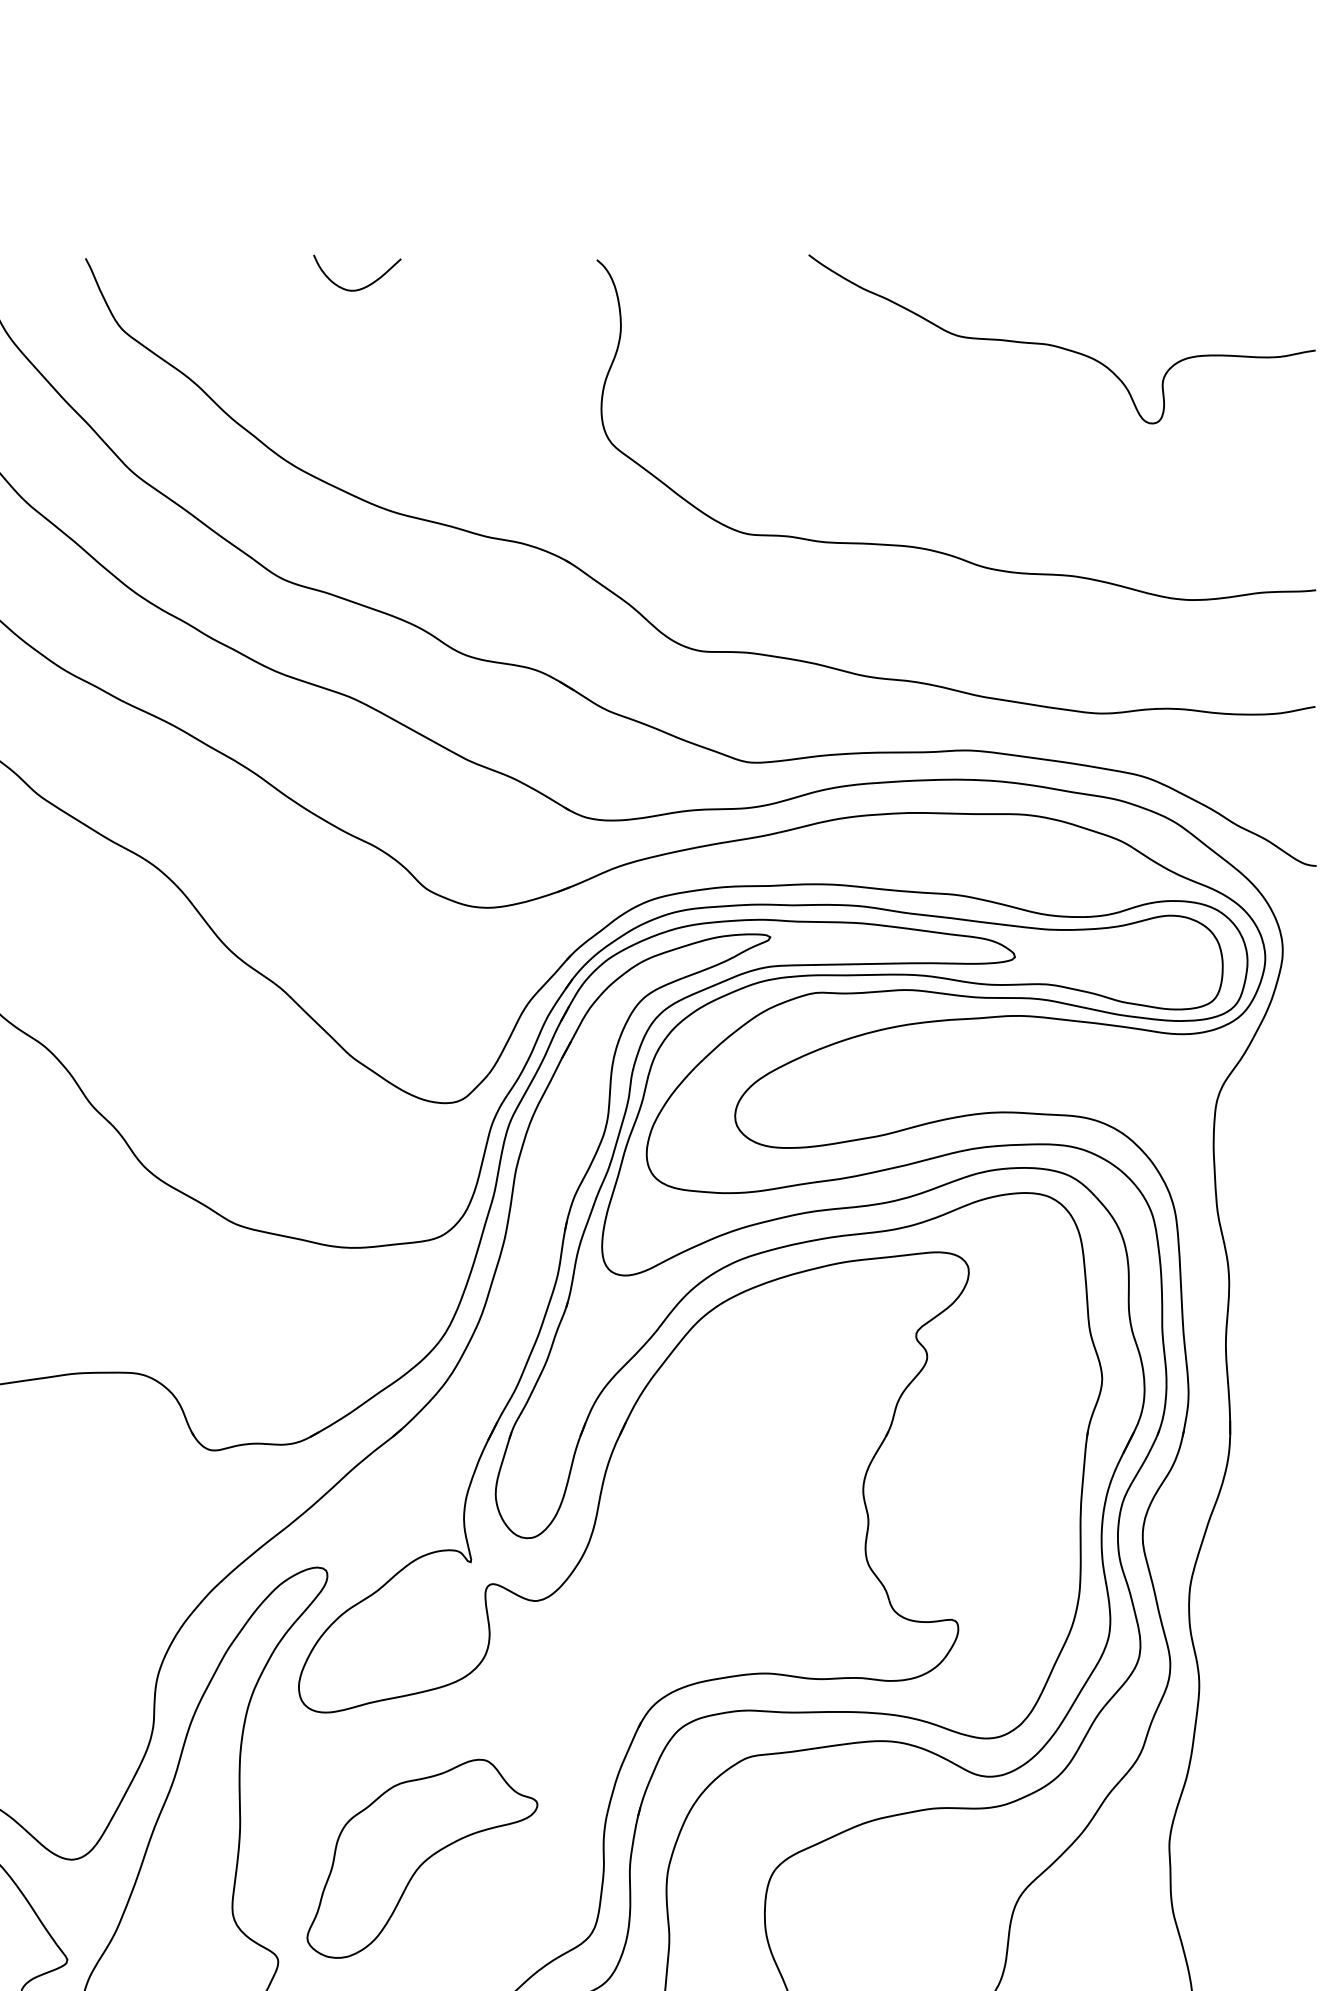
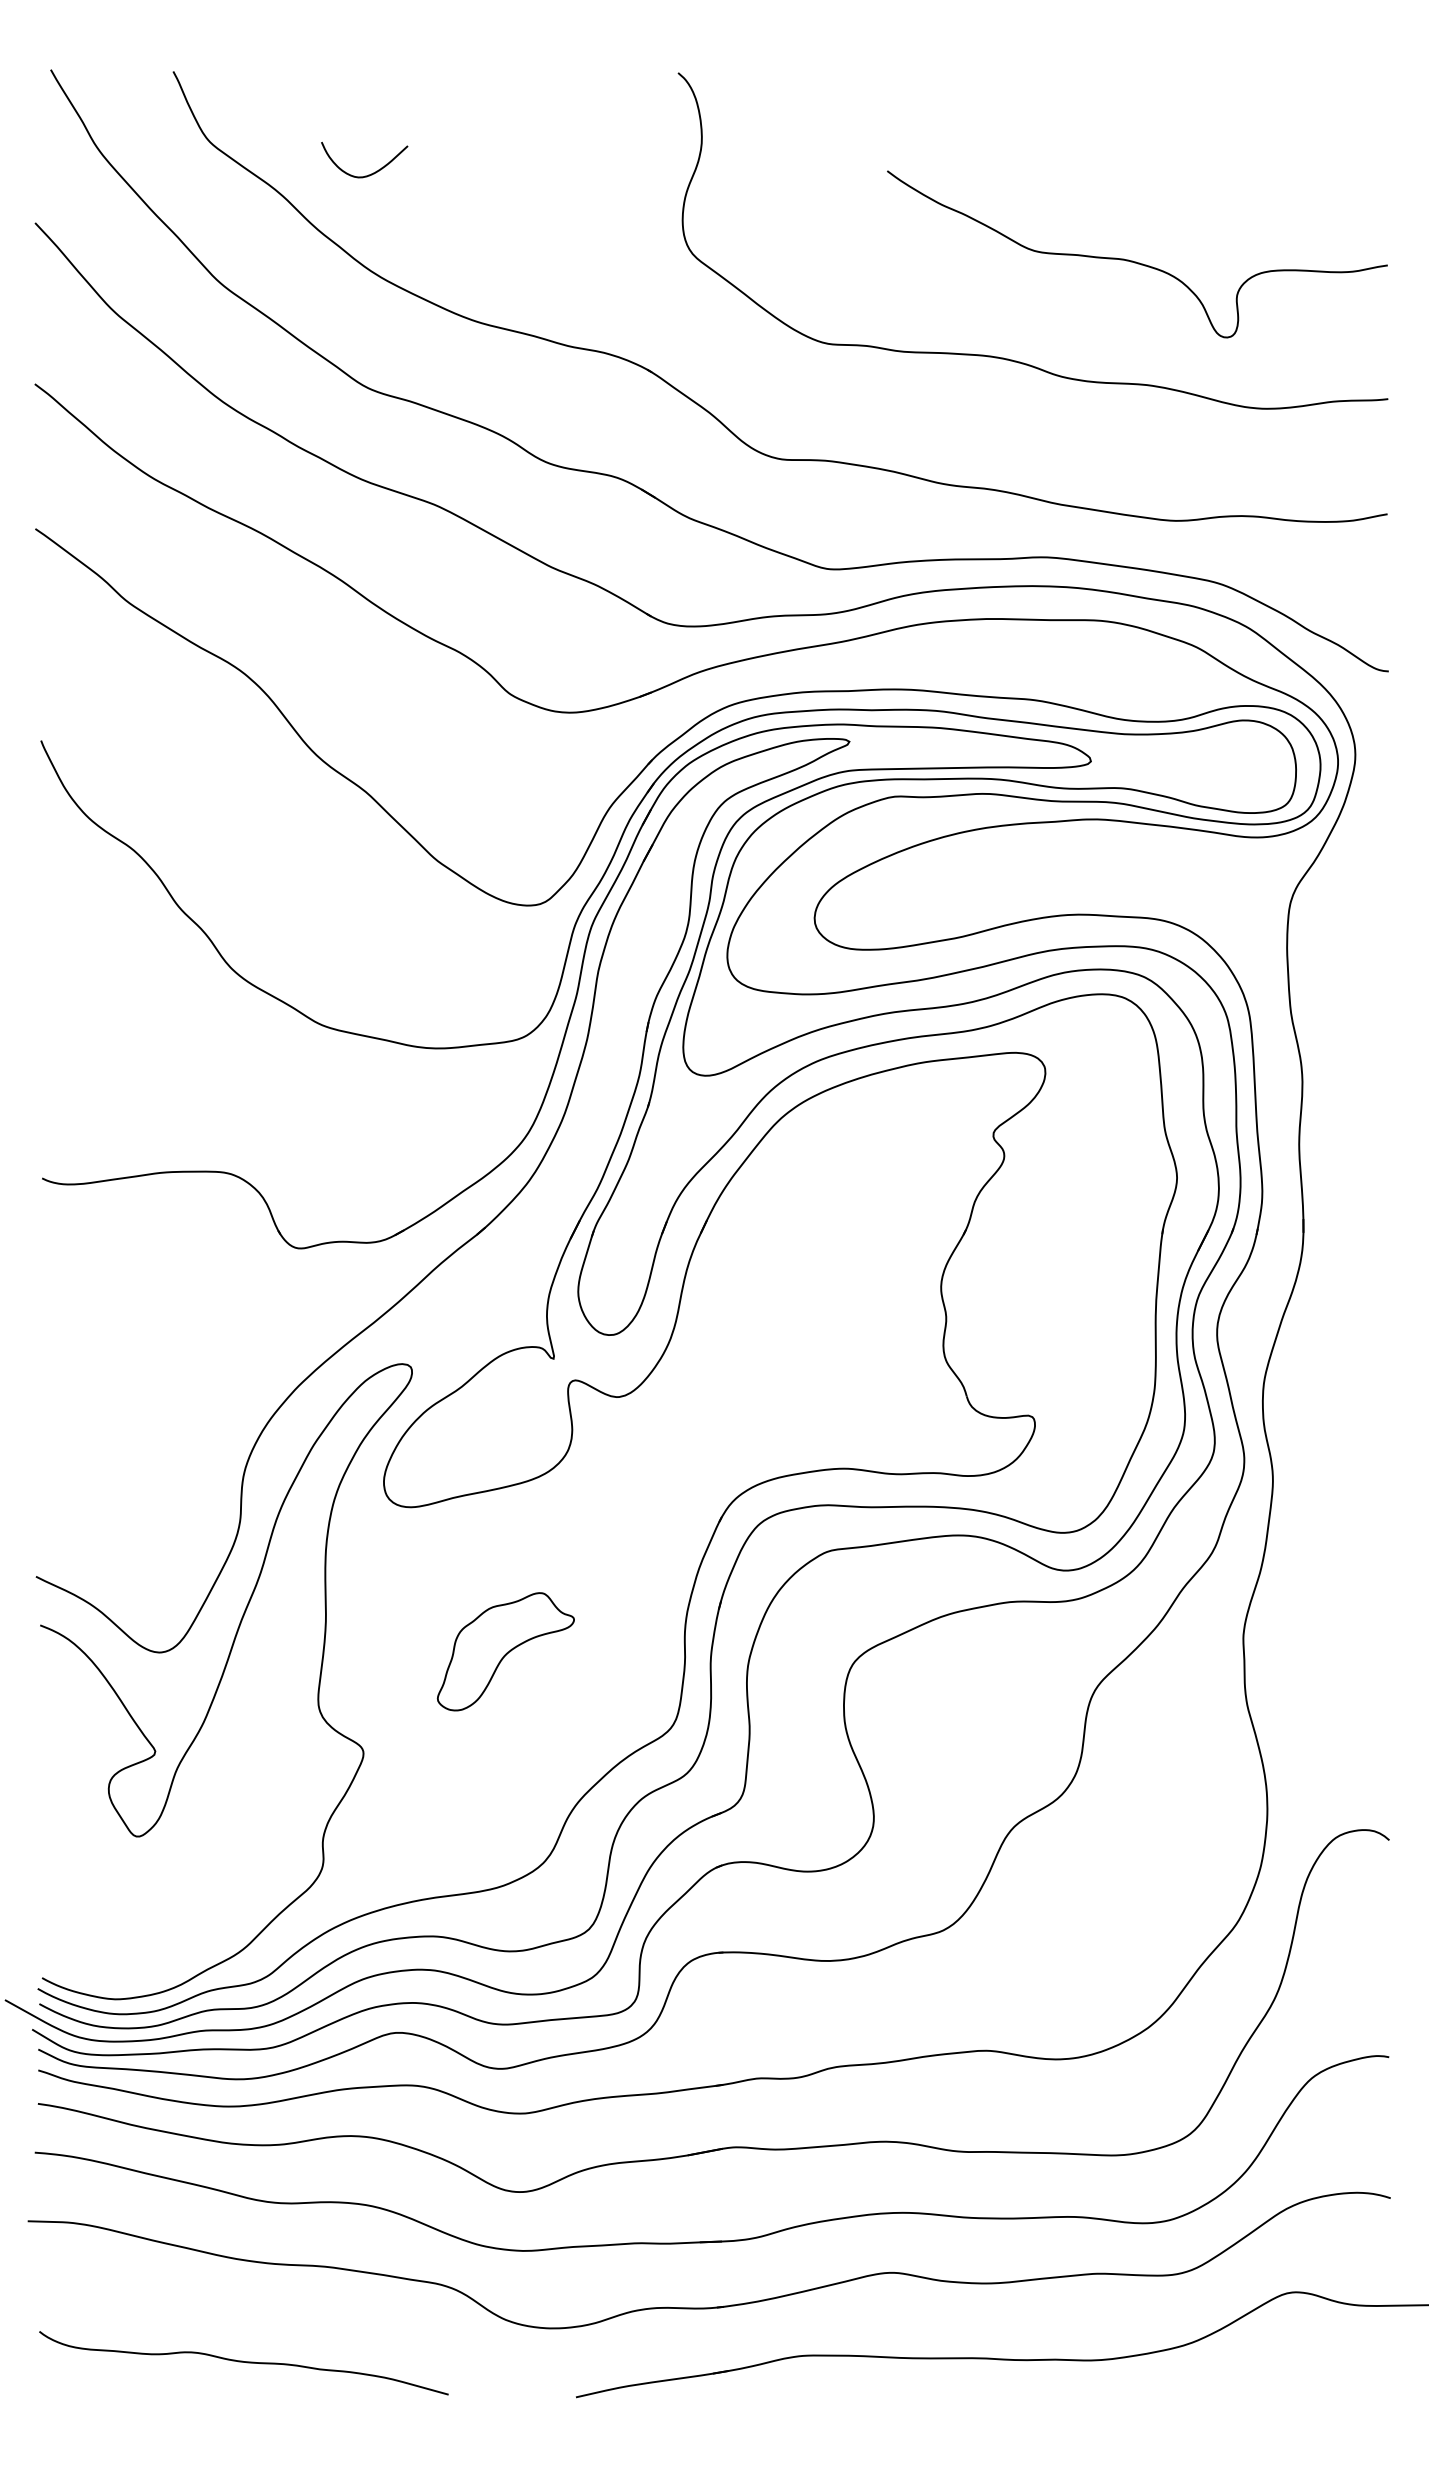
curve: (361, 287) -> (368, 174), moved
curve: (1061, 346) -> (1136, 261), moved
part: (422, 1858) -> (505, 1651), size x0.6

